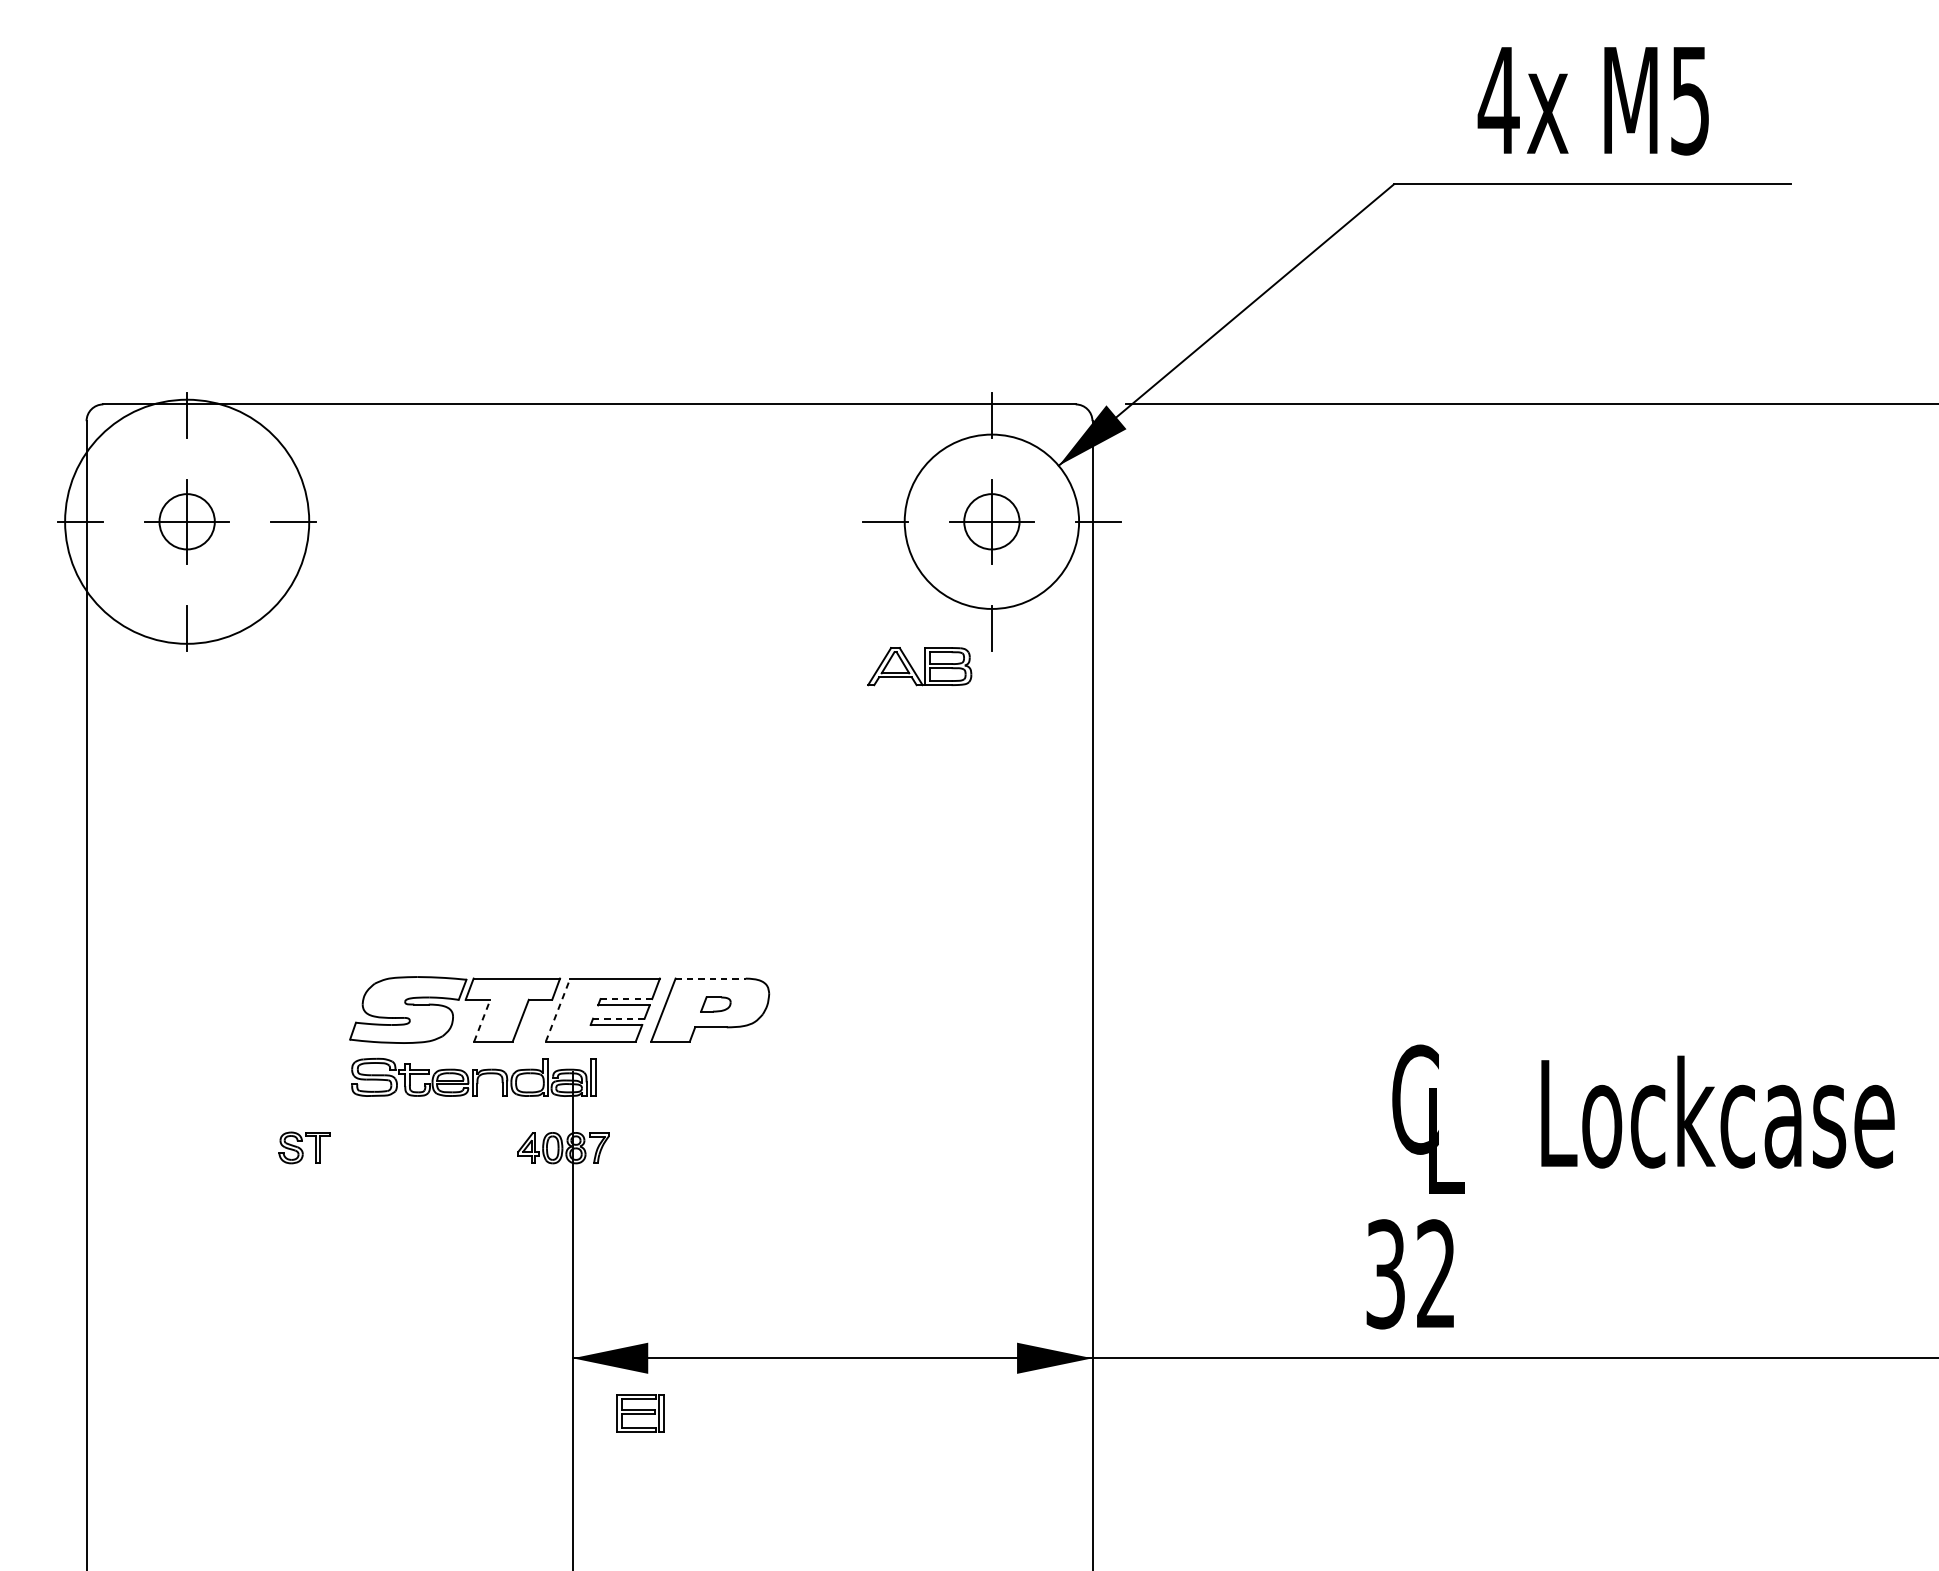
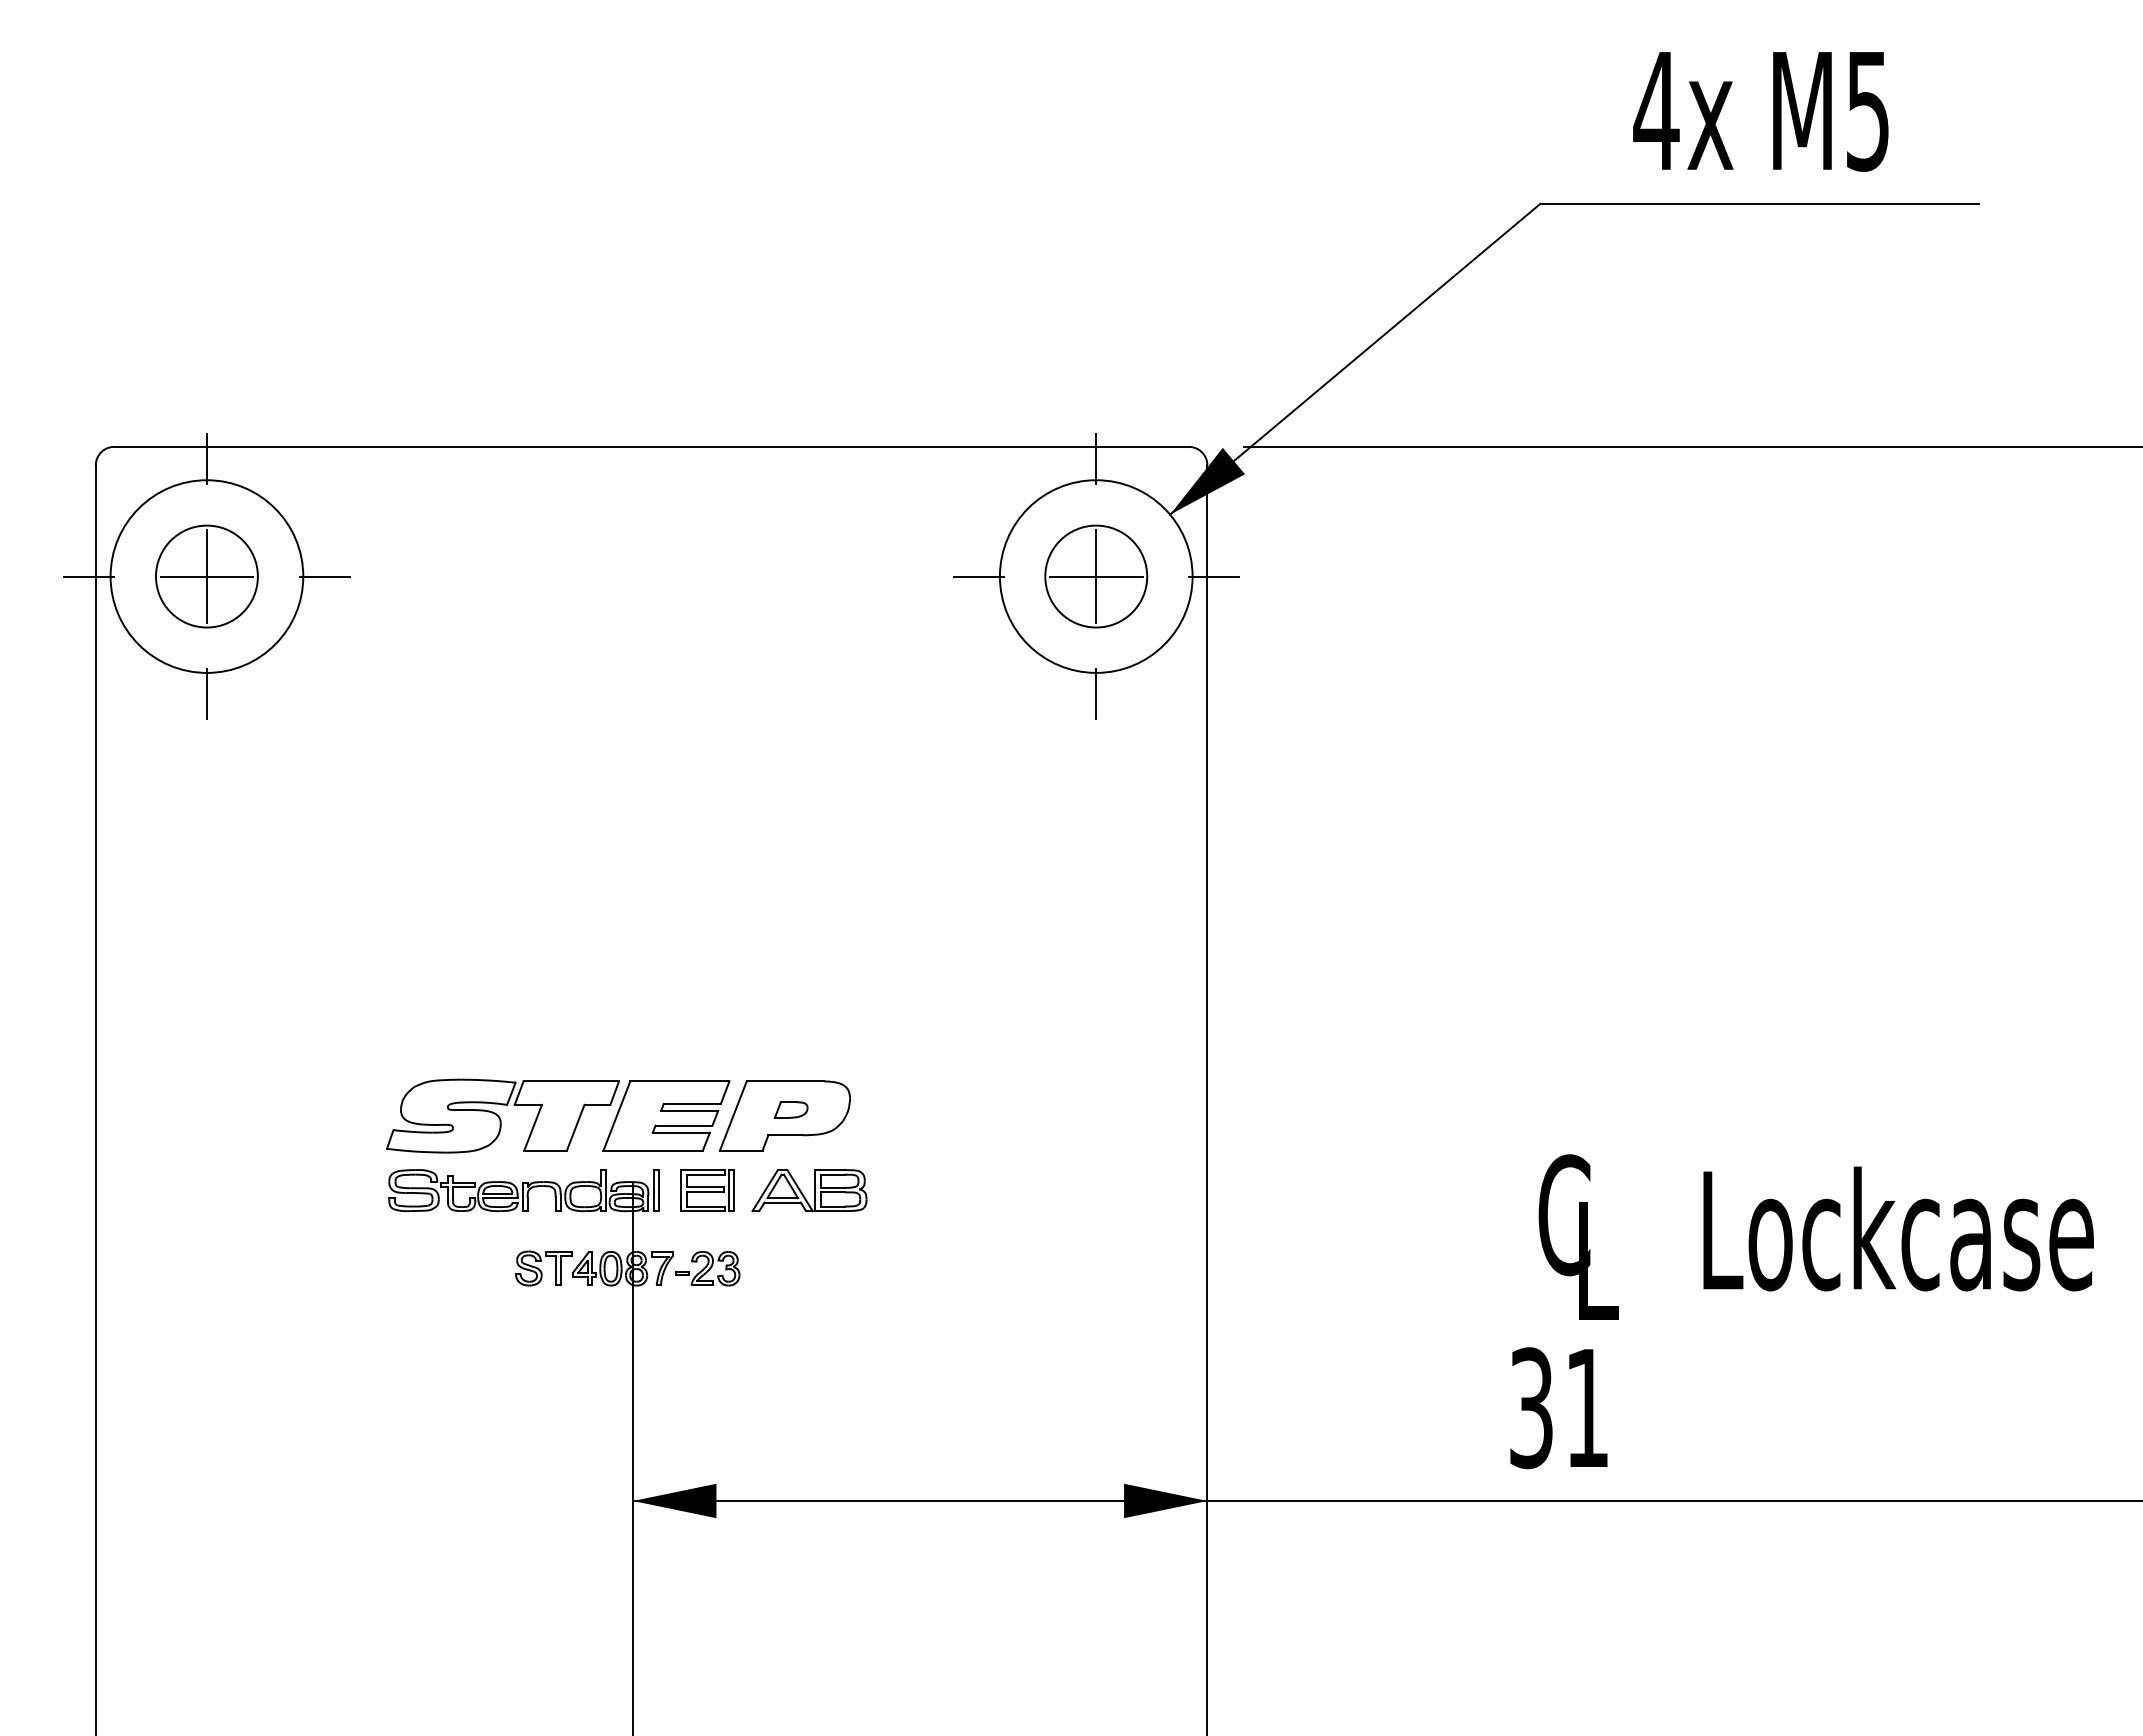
circle: (186, 521) -> (206, 576), size x0.71
circle: (186, 521) -> (206, 576), size x1.67
circle: (992, 521) -> (1096, 576), size x1.67
part: (919, 666) -> (809, 1190), moved
line: (710, 978) -> (785, 1081), dashed -> solid
line: (626, 999) -> (692, 1104), dashed -> solid
line: (558, 1009) -> (617, 1115), dashed -> solid
line: (618, 1018) -> (683, 1125), dashed -> solid
line: (482, 1020) -> (533, 1127), dashed -> solid
part: (304, 1147) -> (543, 1268), moved
part: (640, 1147) -> (707, 1268), added
text: (1435, 1272) -> (1586, 1406), 32 -> 31
part: (640, 1413) -> (707, 1190), moved

